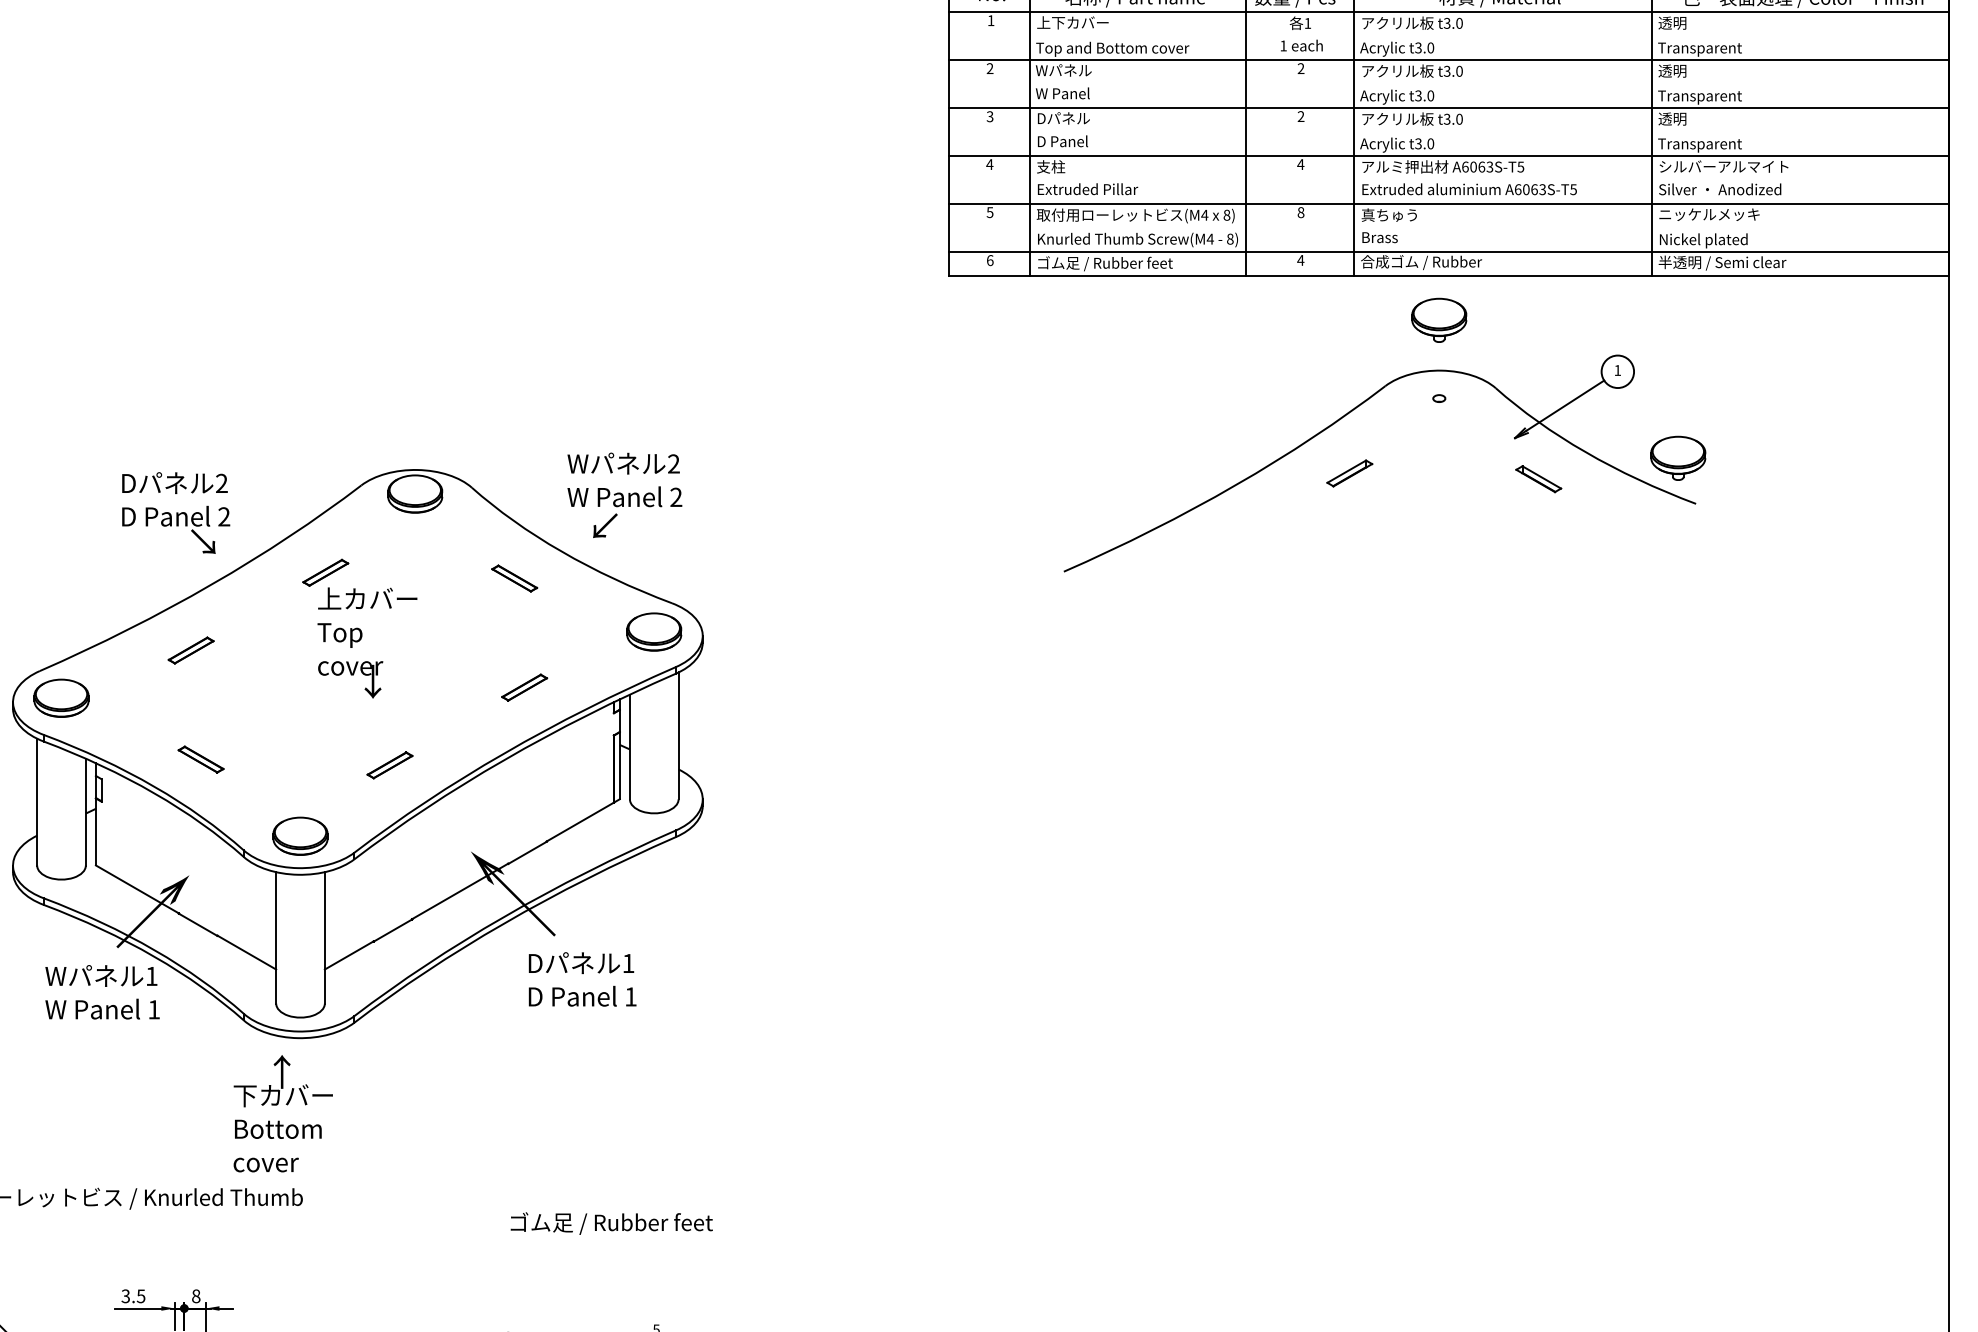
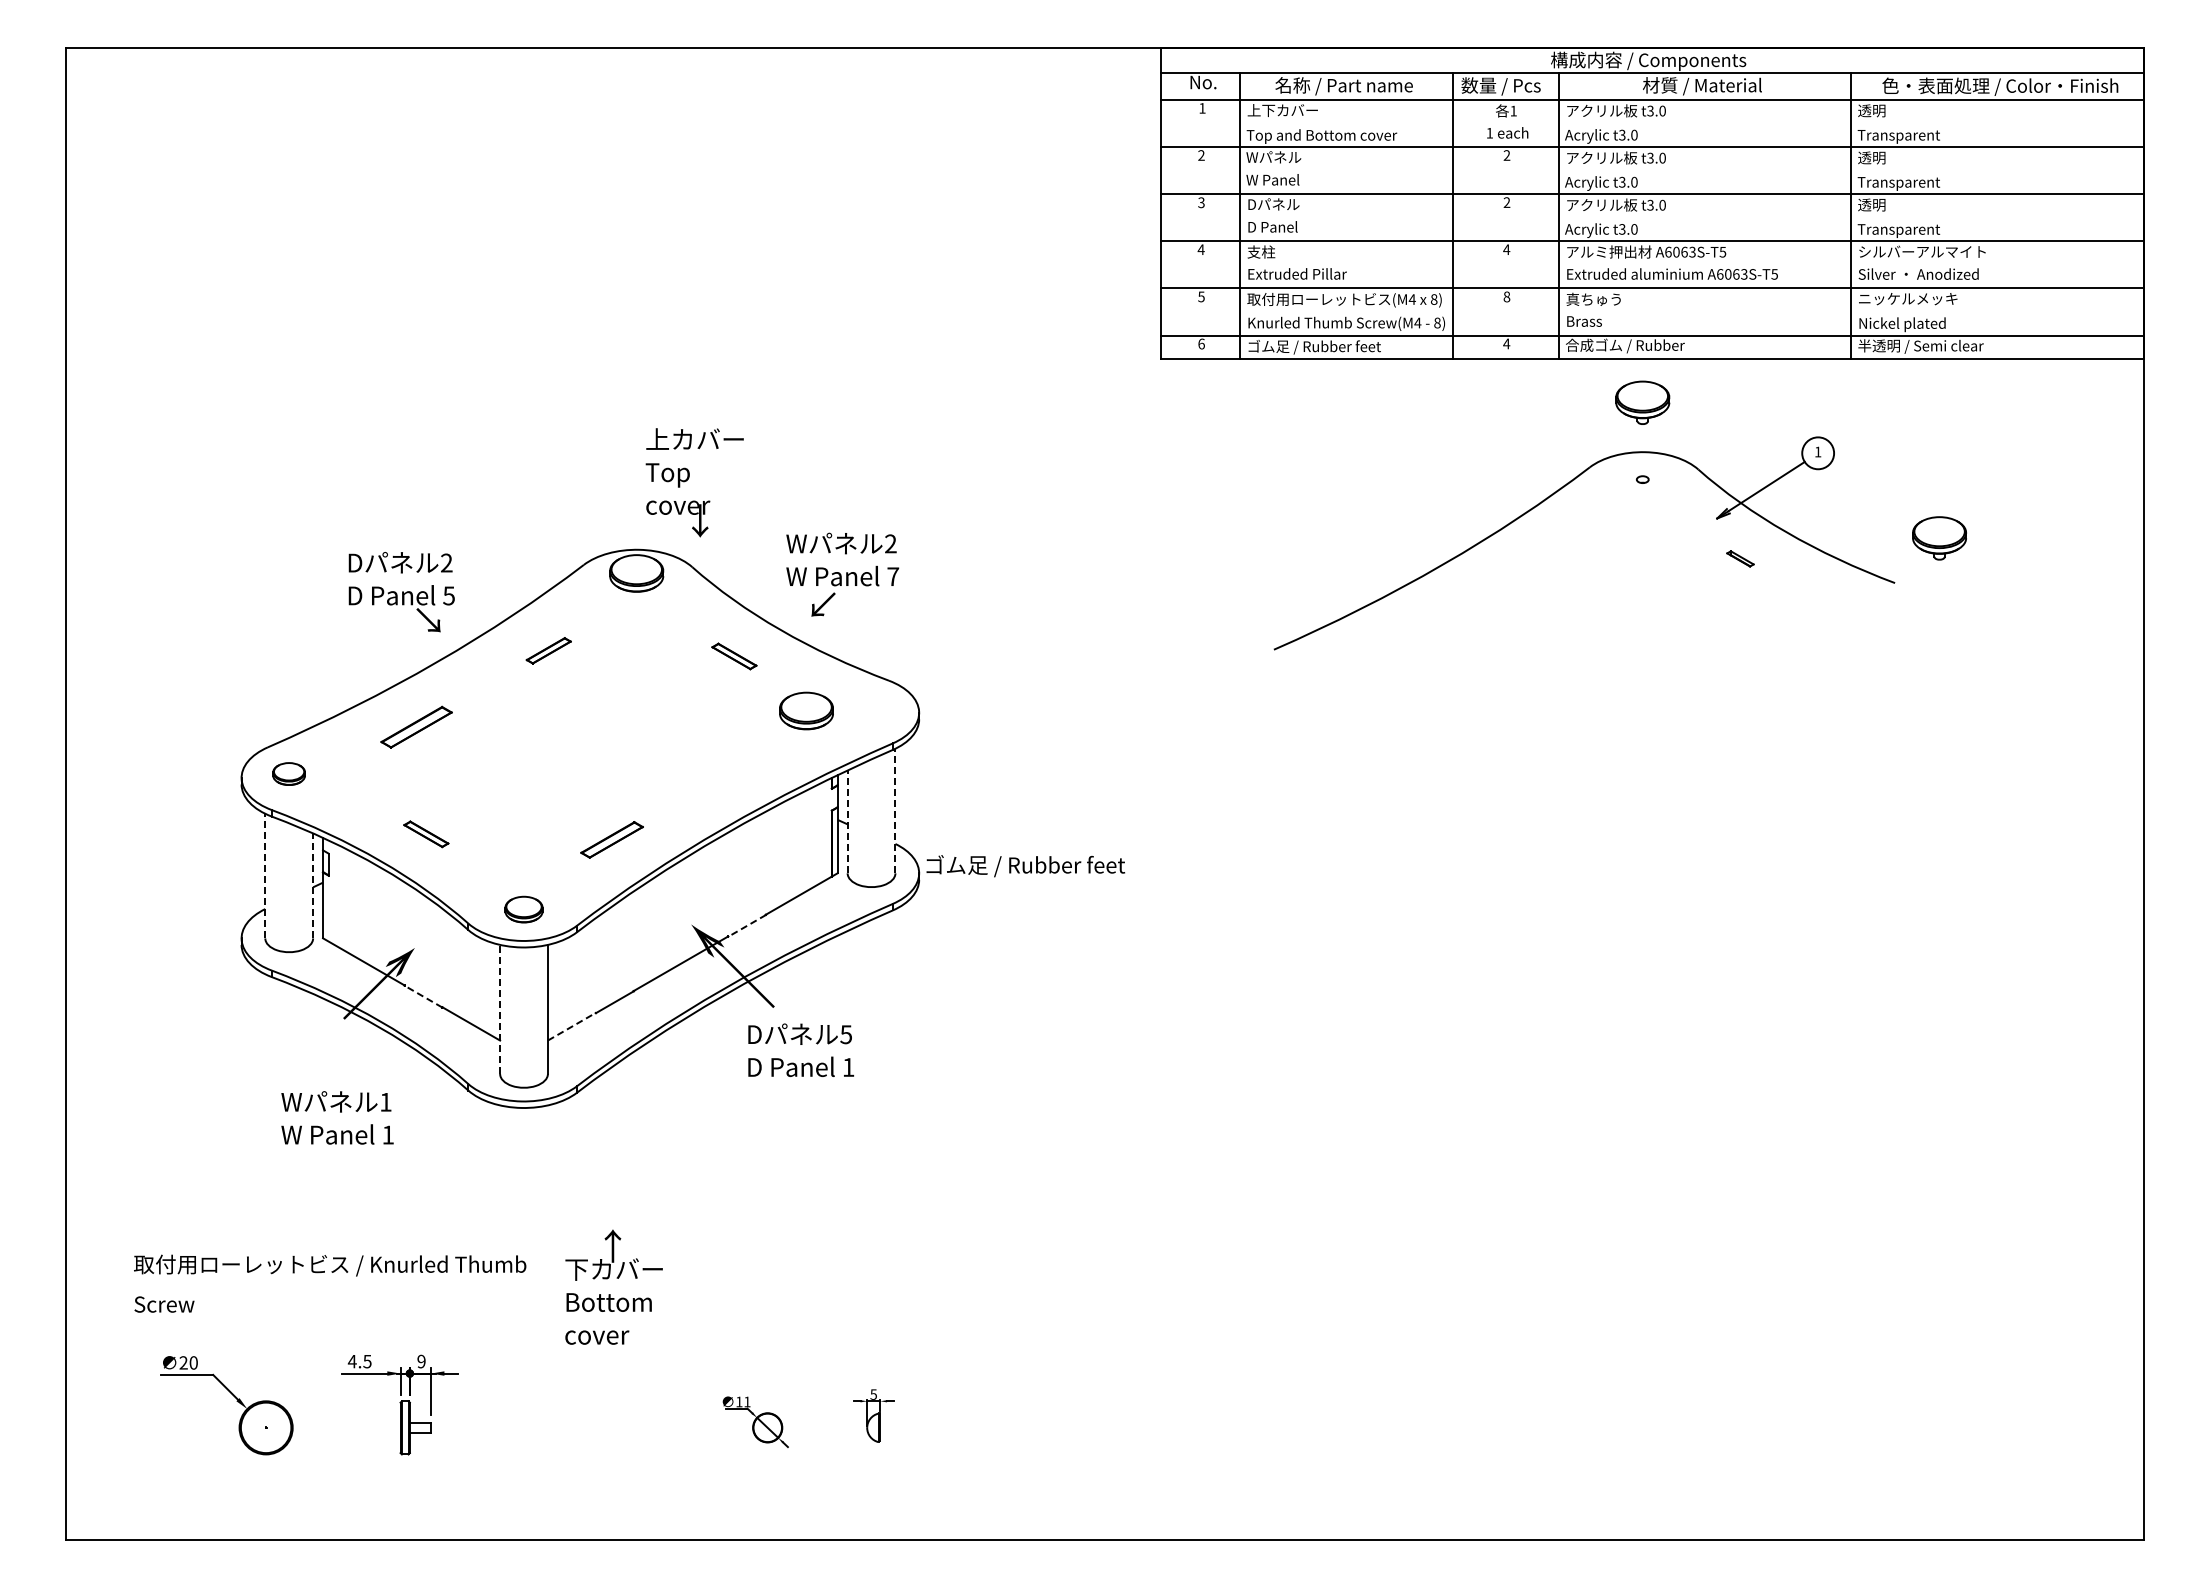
part: (1678, 458) -> (1939, 538), moved
part: (1349, 472) -> (1554, 552), removed
part: (1538, 478) -> (1740, 558), size x0.6
text: (676, 497) -> (893, 576), 2 -> 7
text: (223, 516) -> (448, 595), 2 -> 5
part: (654, 631) -> (806, 710), moved
text: (367, 642) -> (694, 482), moved
part: (191, 649) -> (416, 726), size x1.6
part: (524, 687) -> (744, 763), removed
part: (60, 697) -> (288, 773), size x0.6
line: (678, 735) -> (895, 810), solid -> dashed
line: (629, 746) -> (847, 821), solid -> dashed
part: (389, 764) -> (611, 839), size x1.4
line: (37, 801) -> (265, 875), solid -> dashed
line: (86, 811) -> (313, 885), solid -> dashed
part: (299, 836) -> (523, 909), size x0.7
line: (528, 852) -> (747, 925), solid -> dashed
line: (198, 924) -> (423, 996), solid -> dashed
line: (276, 937) -> (500, 1009), solid -> dashed
line: (348, 955) -> (571, 1026), solid -> dashed
text: (627, 963) -> (845, 1034), 1 -> 5
text: (102, 991) -> (337, 1117), moved
text: (282, 1113) -> (613, 1286), moved
text: (611, 1223) -> (1025, 866), moved
text: (124, 1296) -> (351, 1361), 3.5 -> 4.5
text: (196, 1296) -> (421, 1361), 8 -> 9

